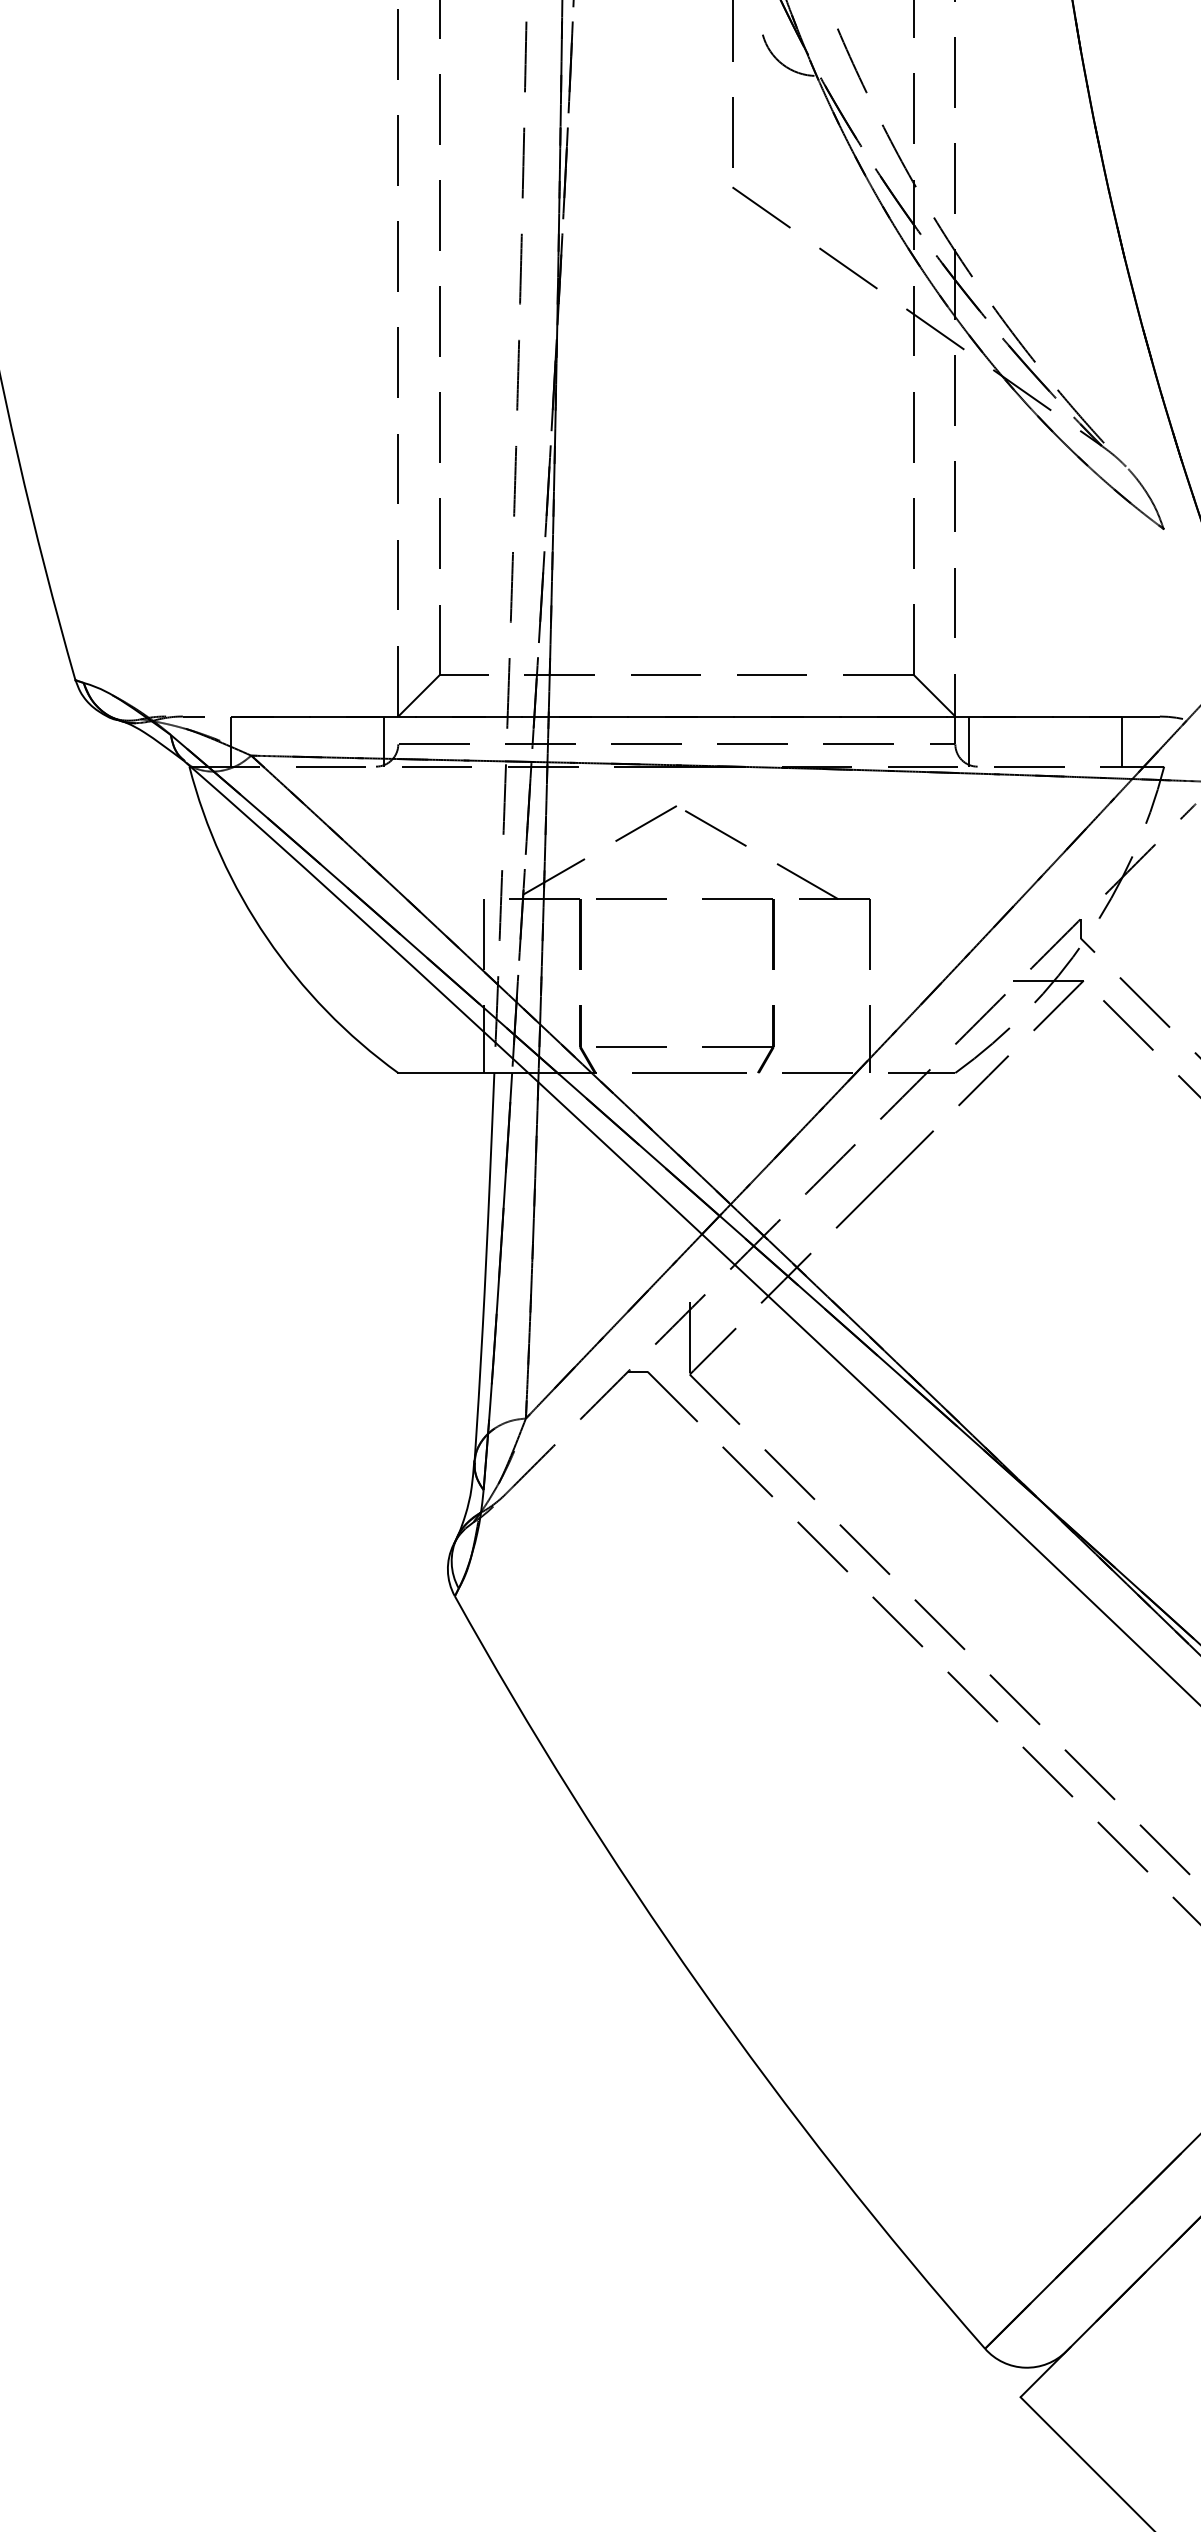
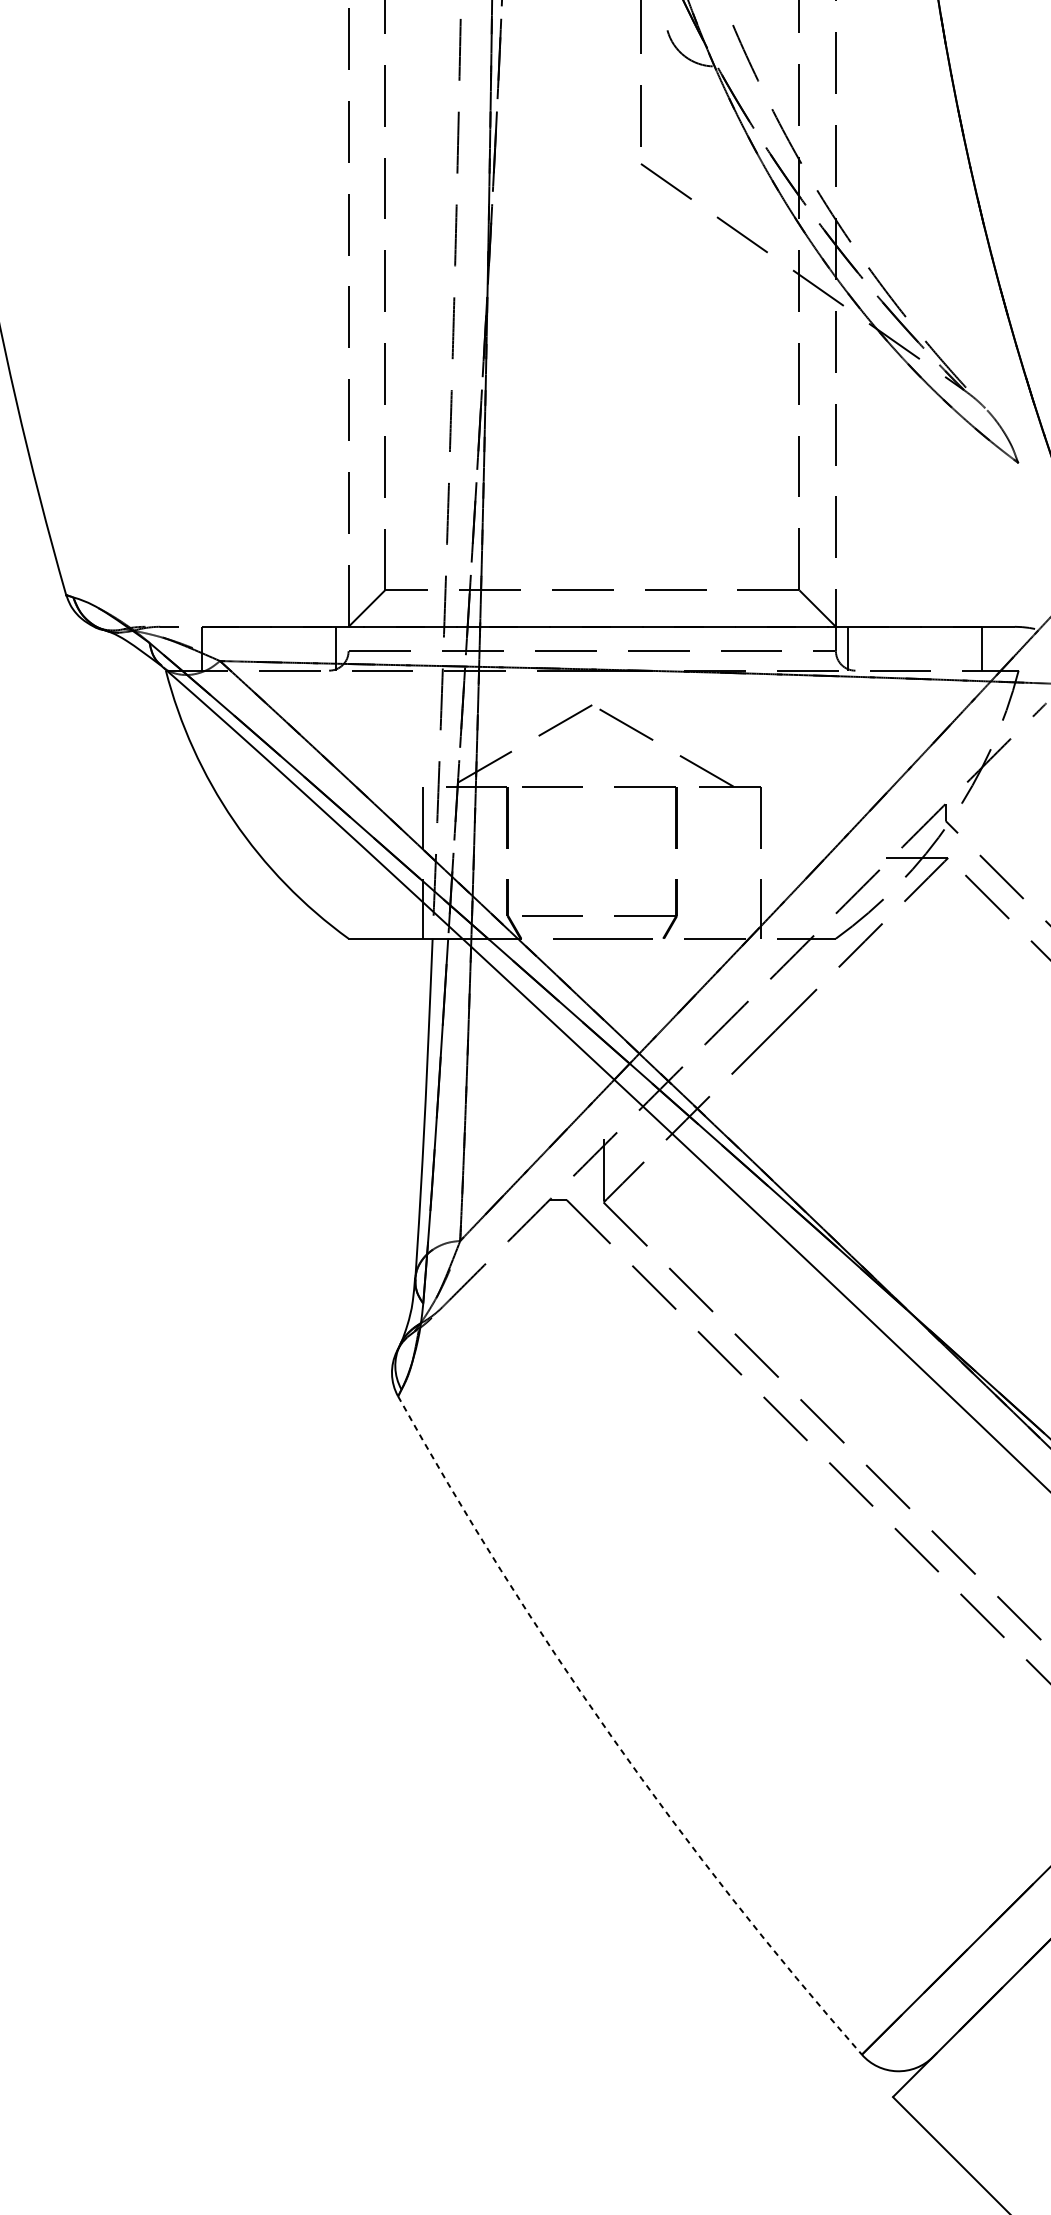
arc: (699, 1986) -> (612, 1737), solid -> dashed

